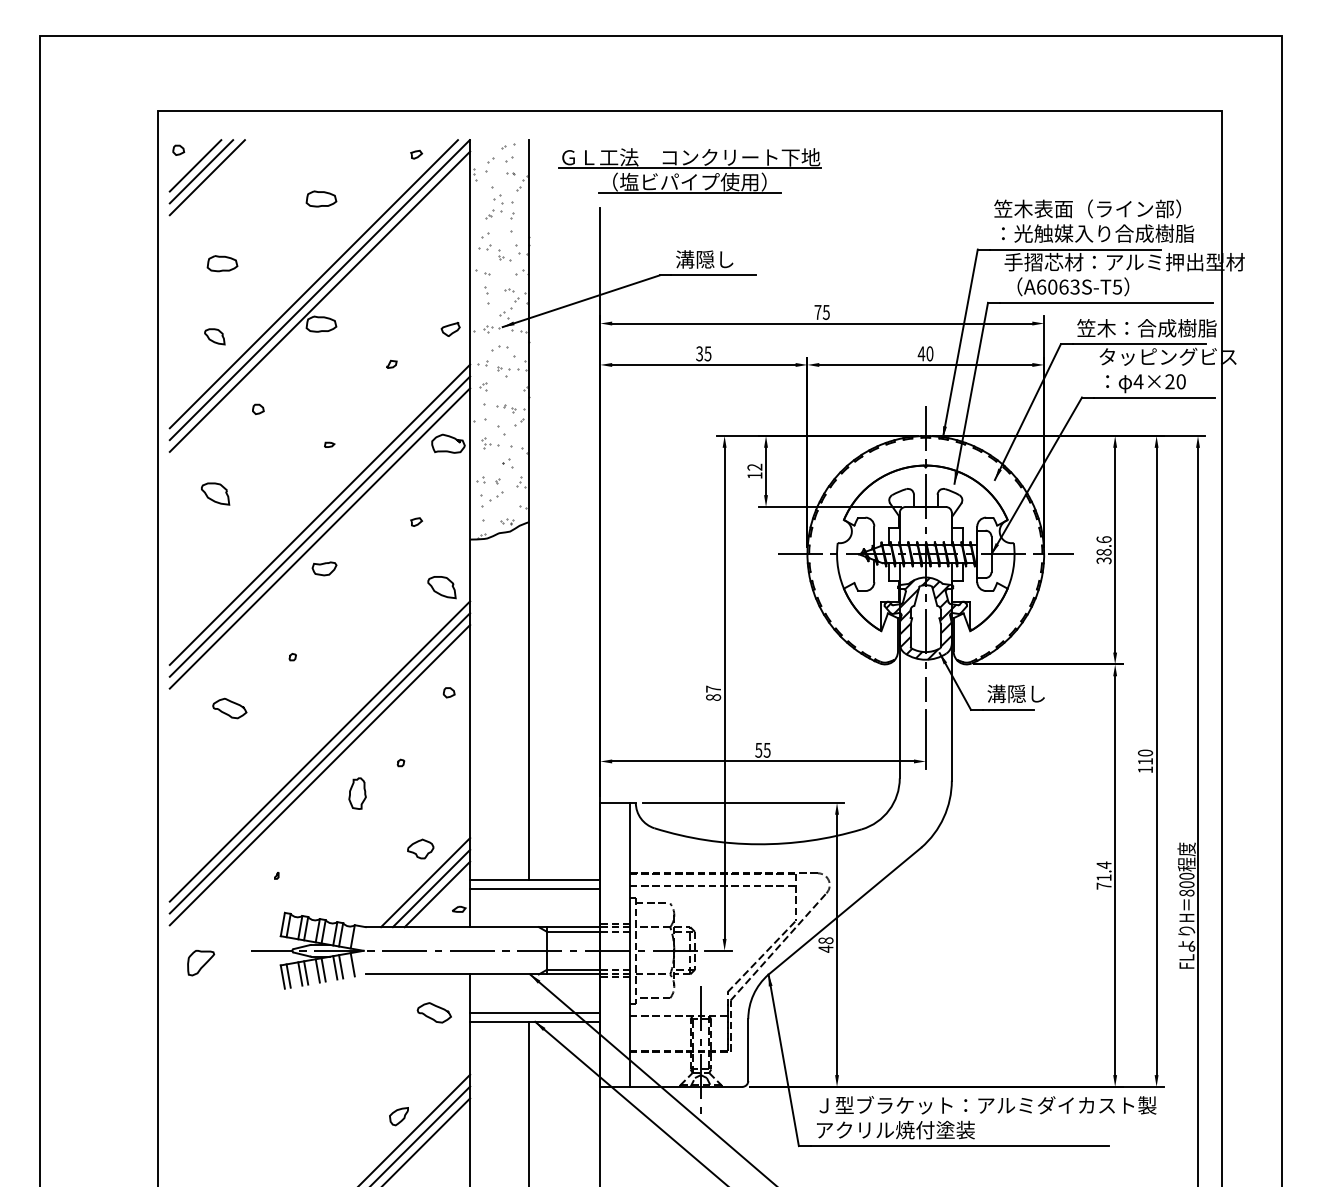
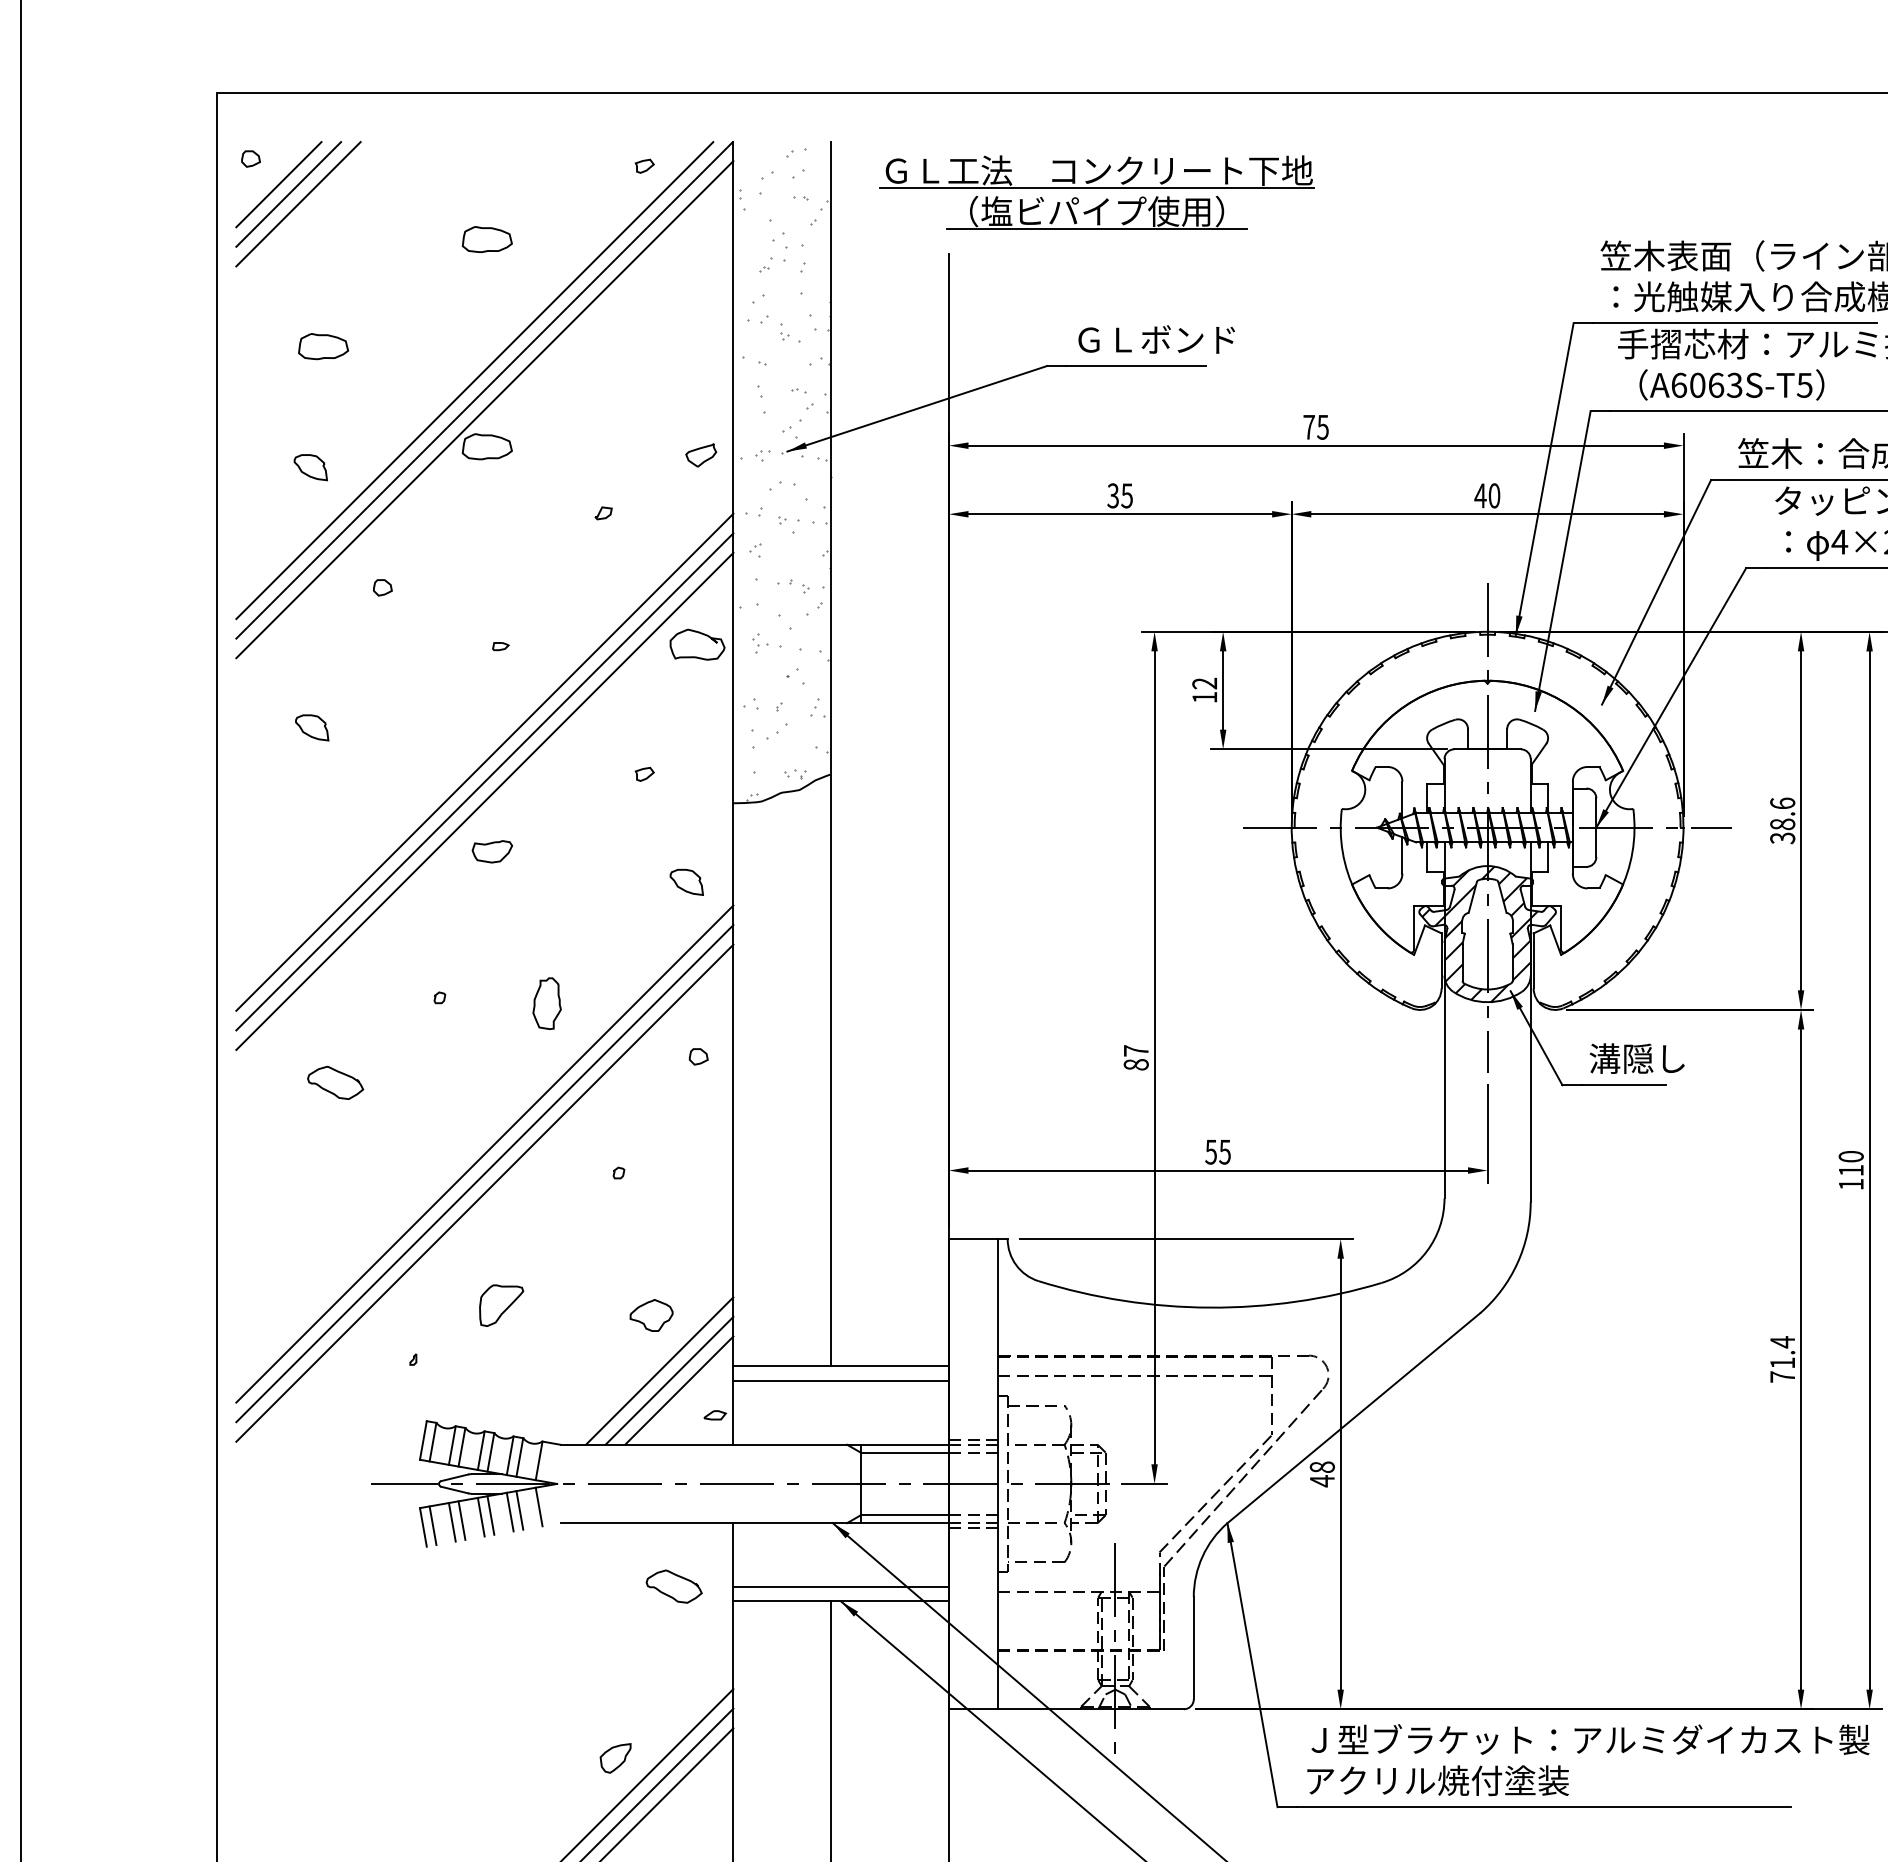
text: (724, 259) -> (1154, 339), 溝隠し -> ＧＬボンド
part: (215, 493) -> (311, 726), size x0.71
part: (441, 586) -> (685, 880), size x0.71
part: (357, 793) -> (546, 1003), moved
part: (201, 963) -> (502, 1306), moved

